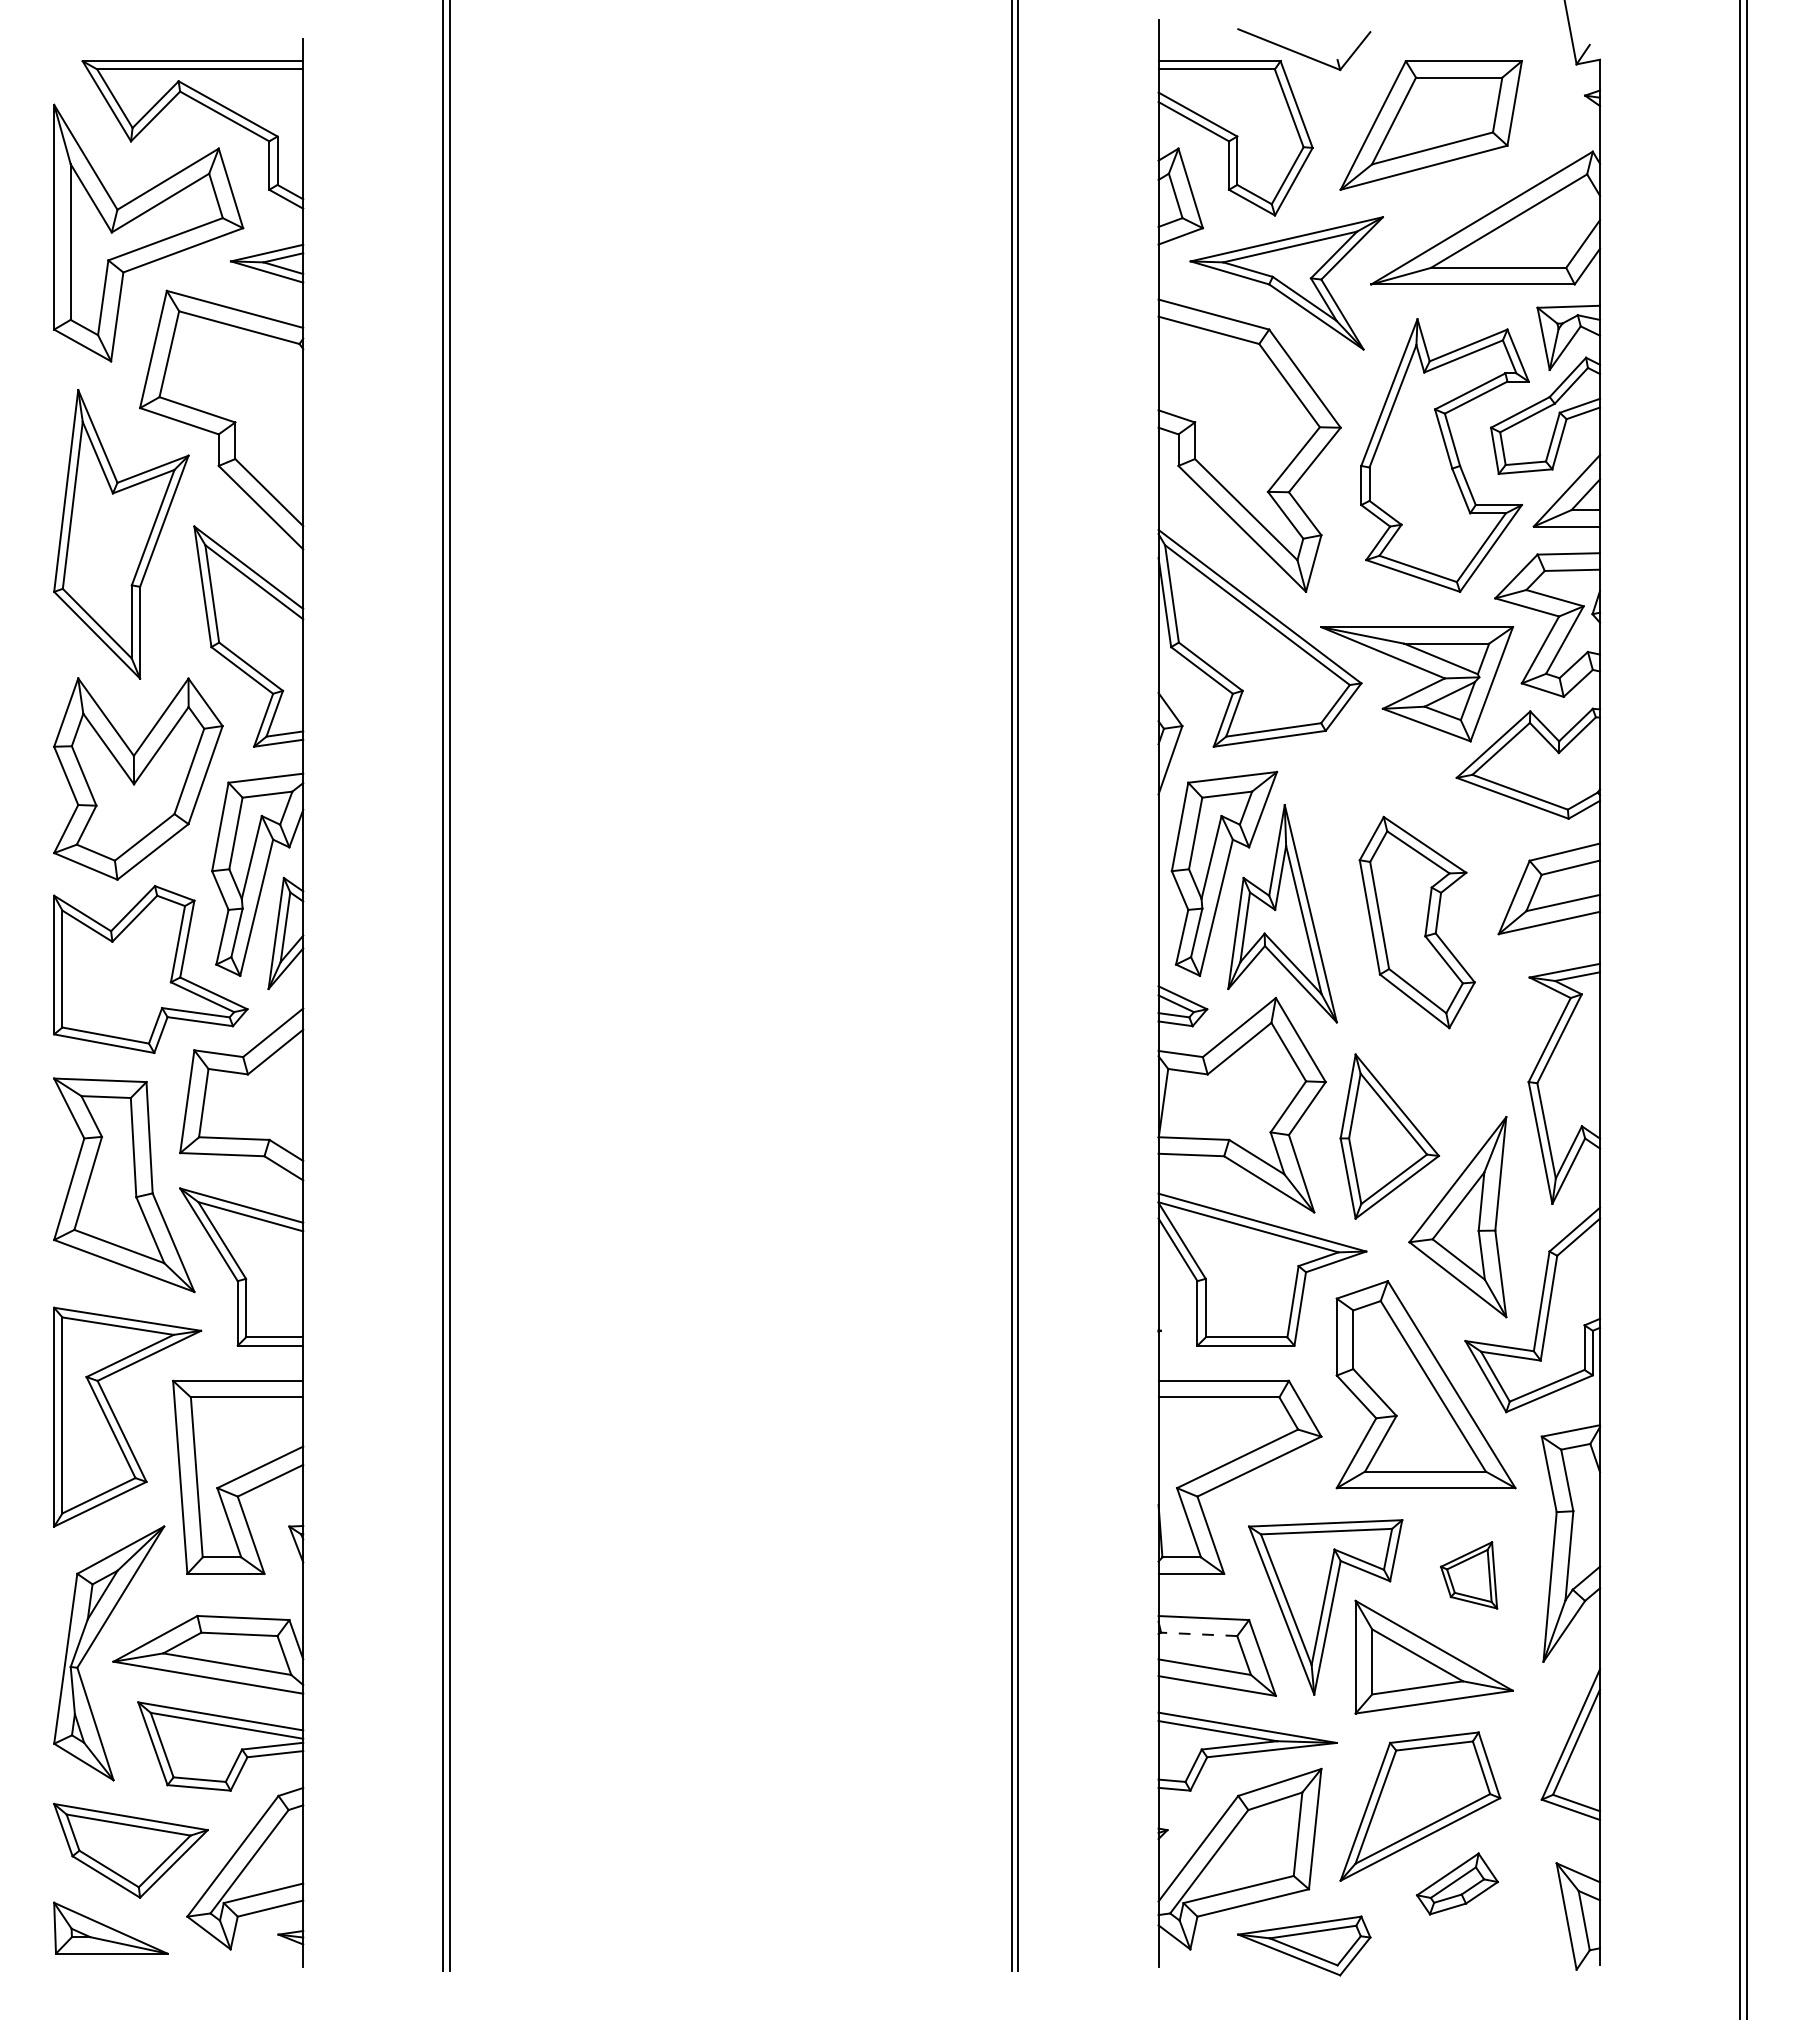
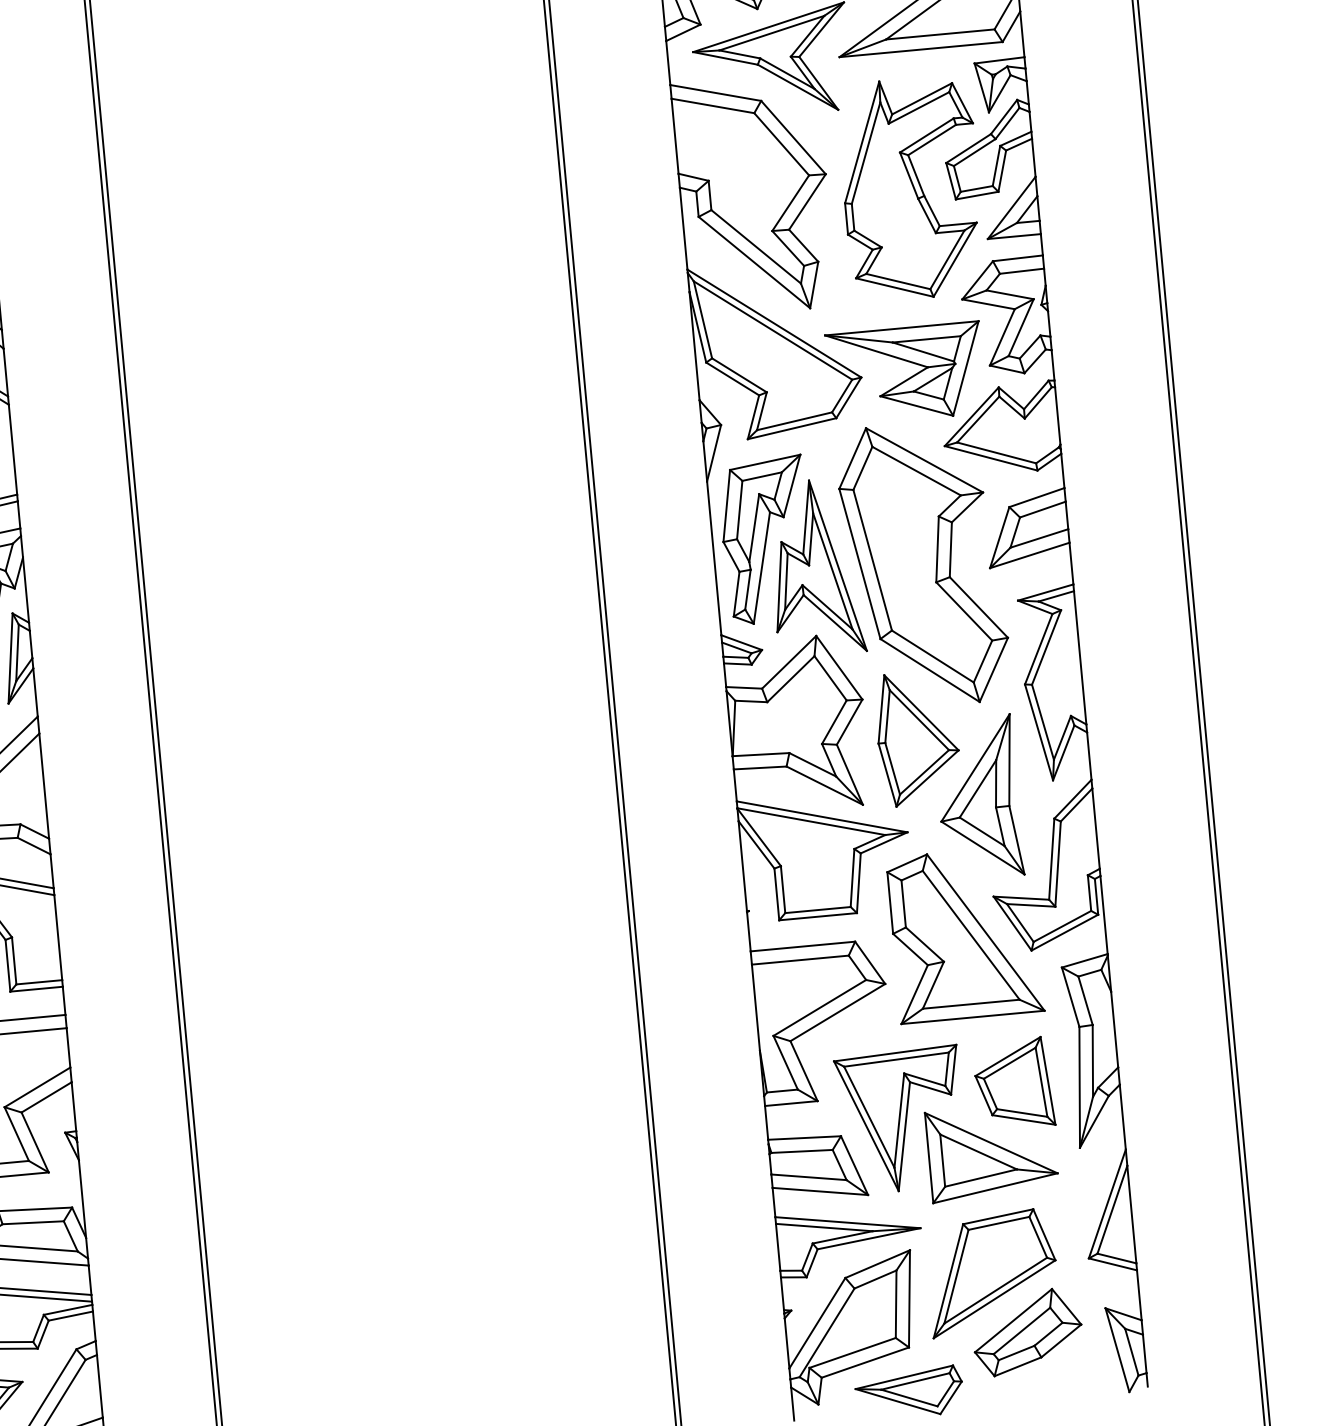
part: (1417, 922) -> (924, 564), size x1.67
part: (1468, 1575) -> (1013, 1084), size x1.67
line: (1198, 1634) -> (801, 1151), dashed -> solid
part: (1457, 1883) -> (1027, 1331), size x1.67

